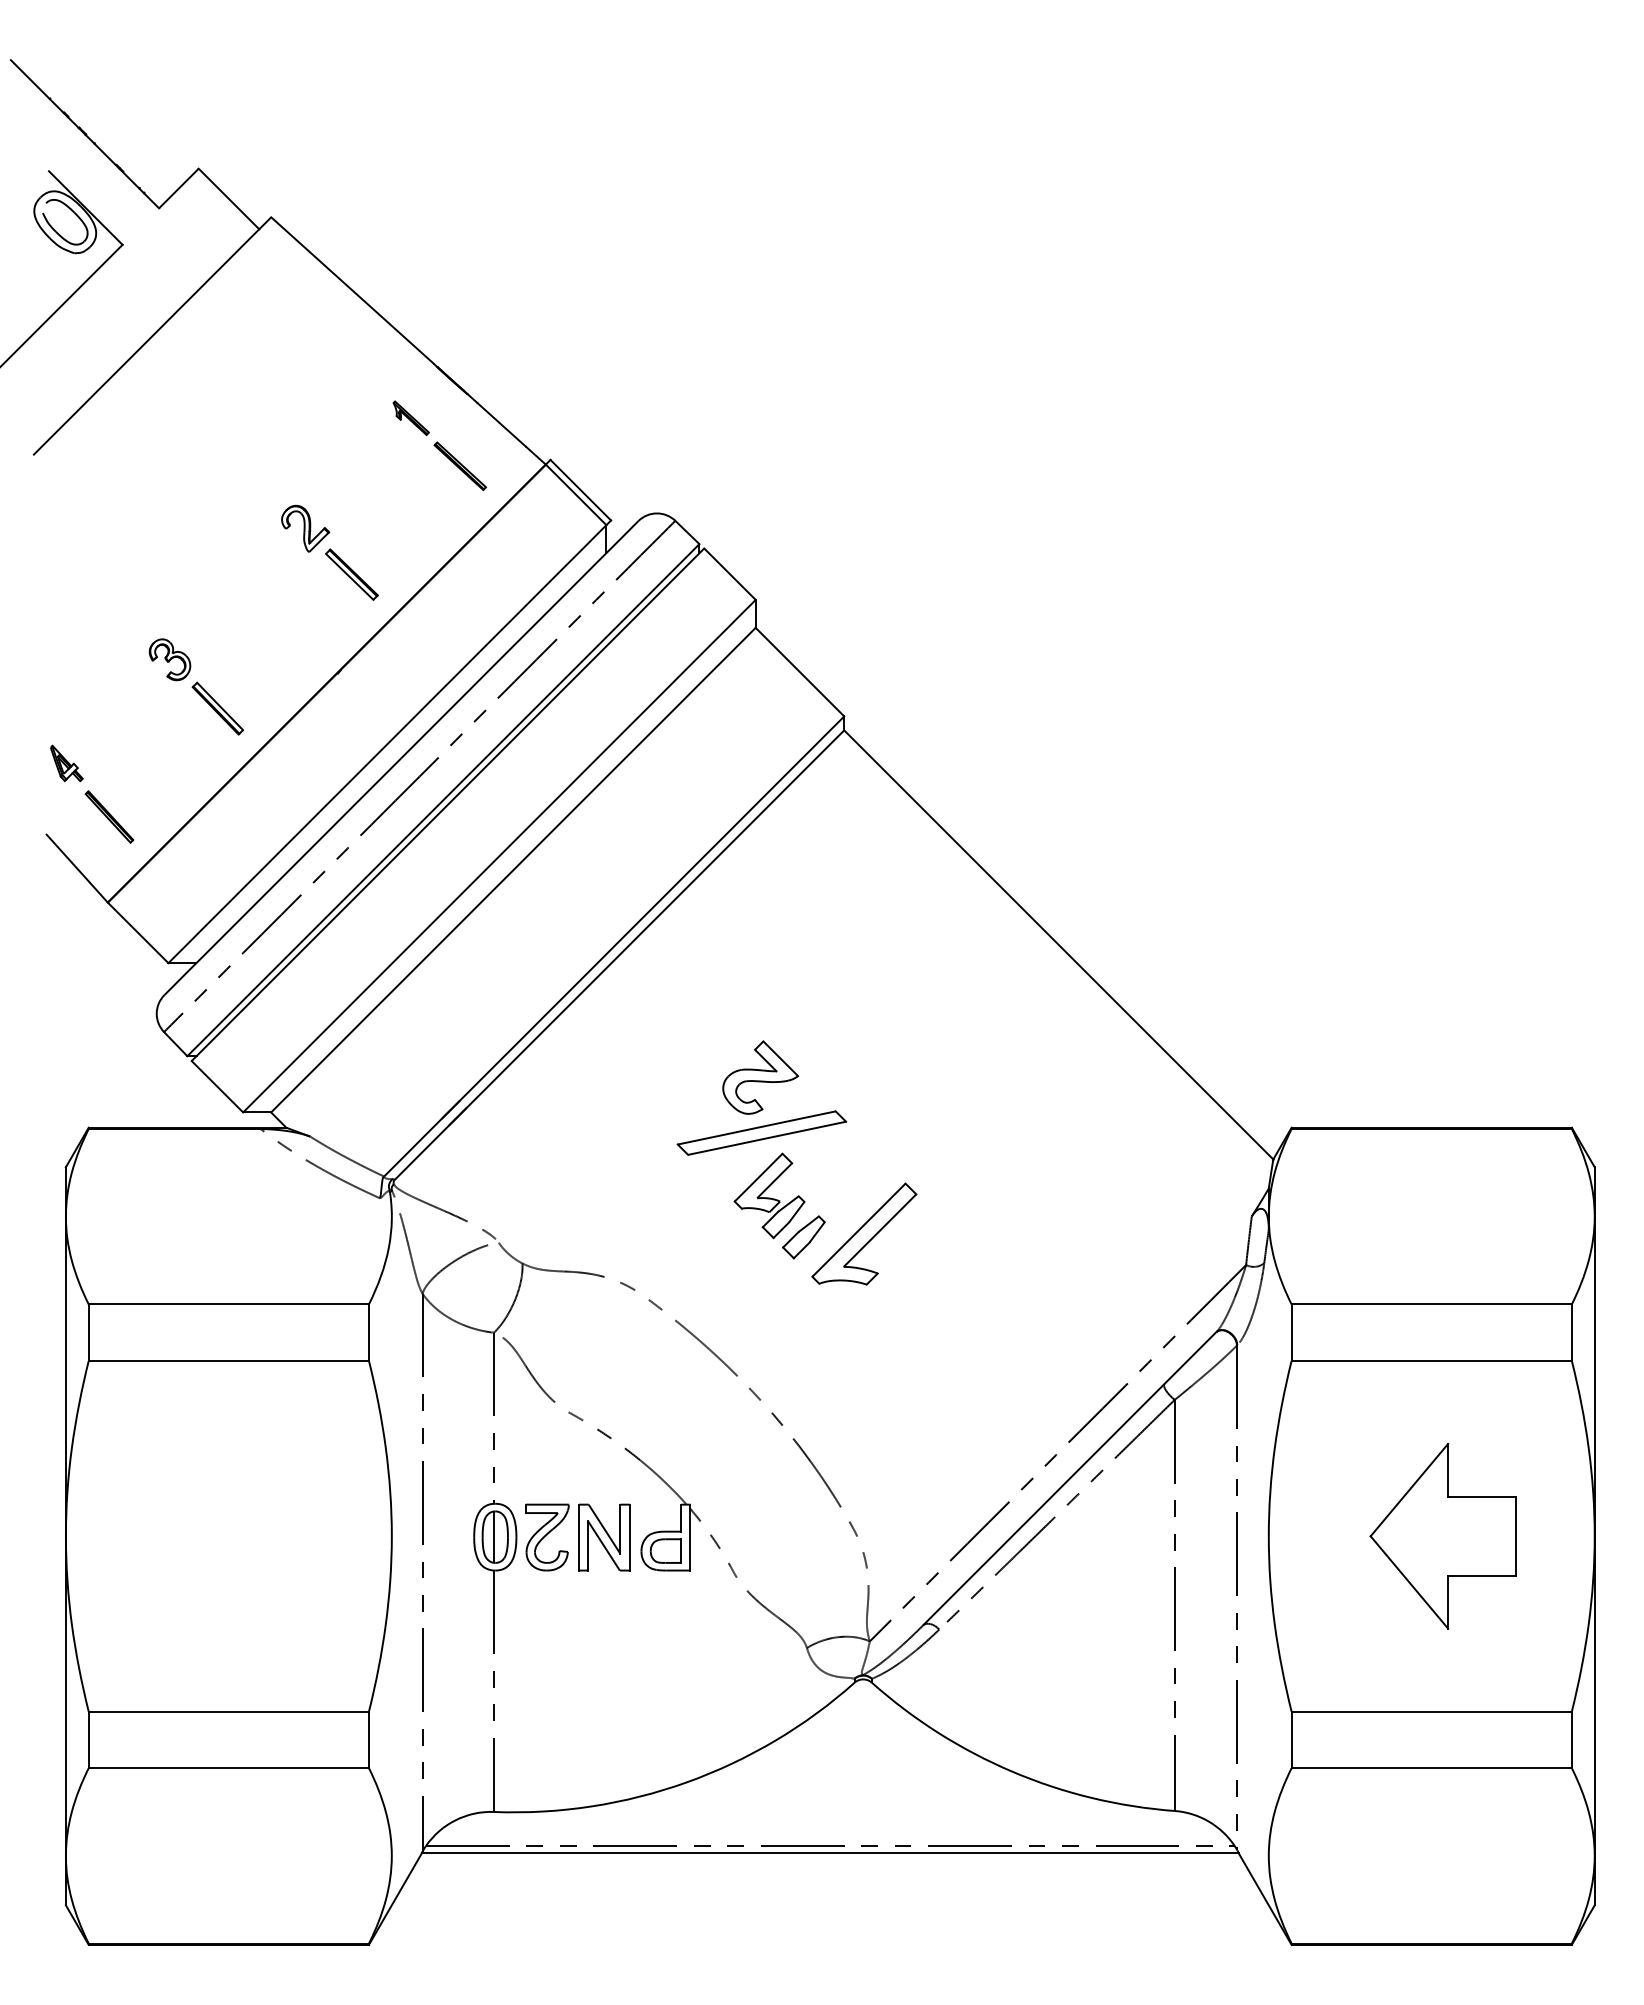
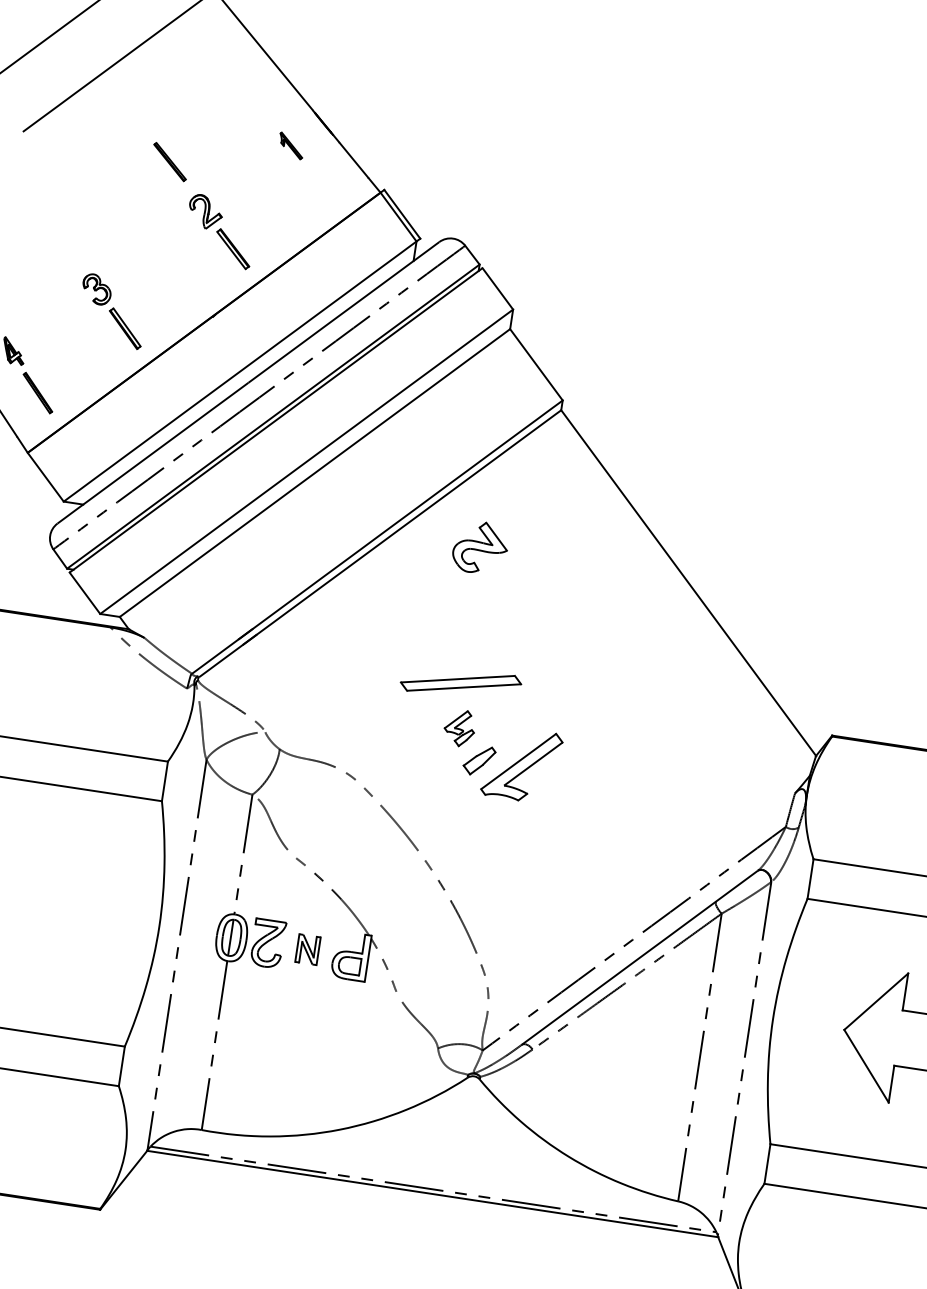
part: (459, 465) -> (169, 161), moved
part: (760, 1077) -> (480, 547), moved
part: (769, 1195) -> (459, 727), size x0.6
part: (604, 1537) -> (308, 949), size x0.6

